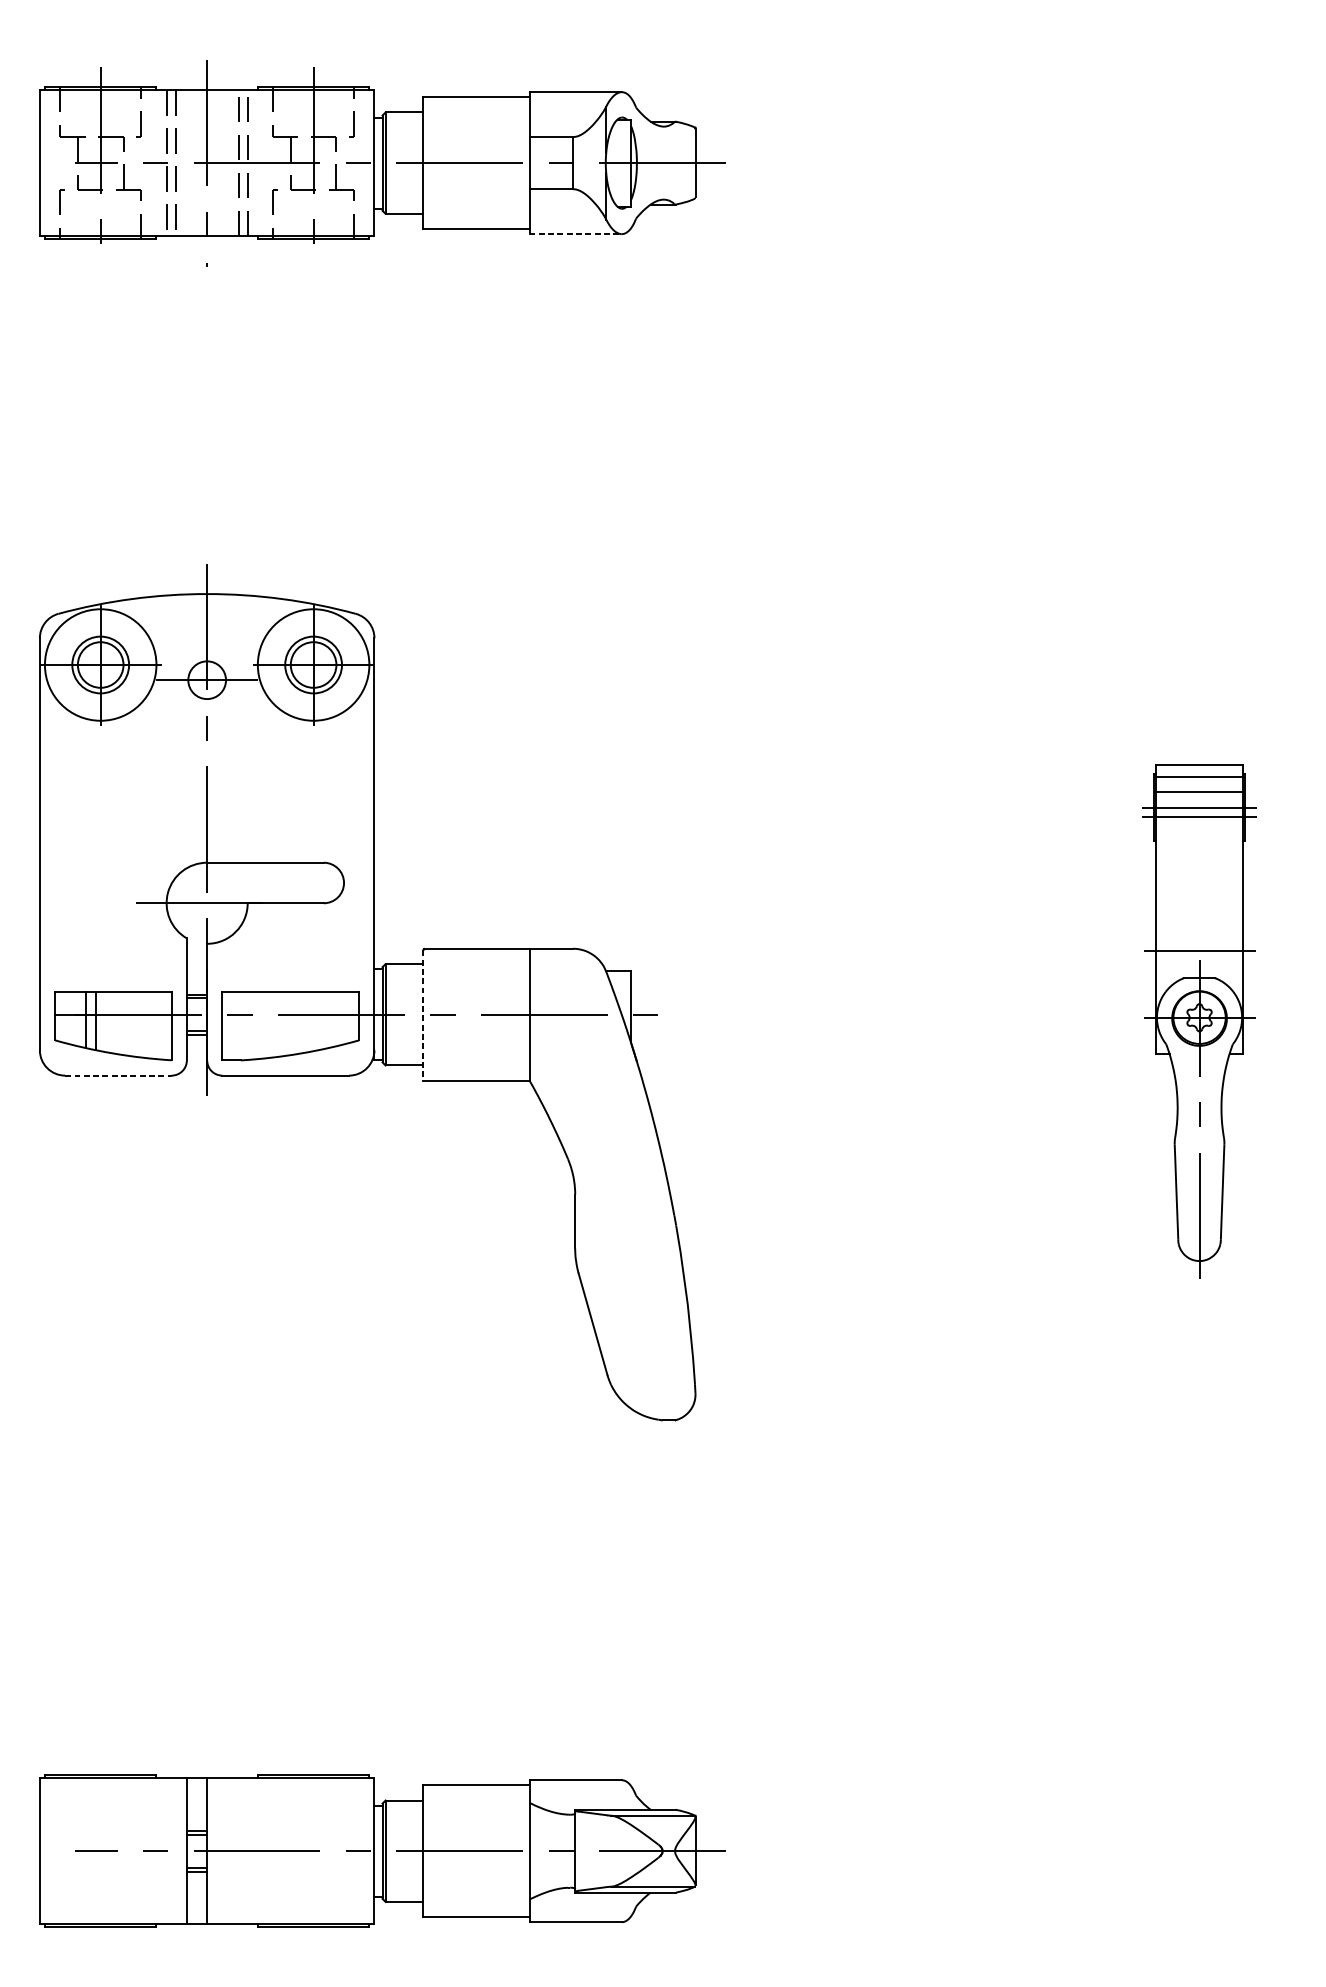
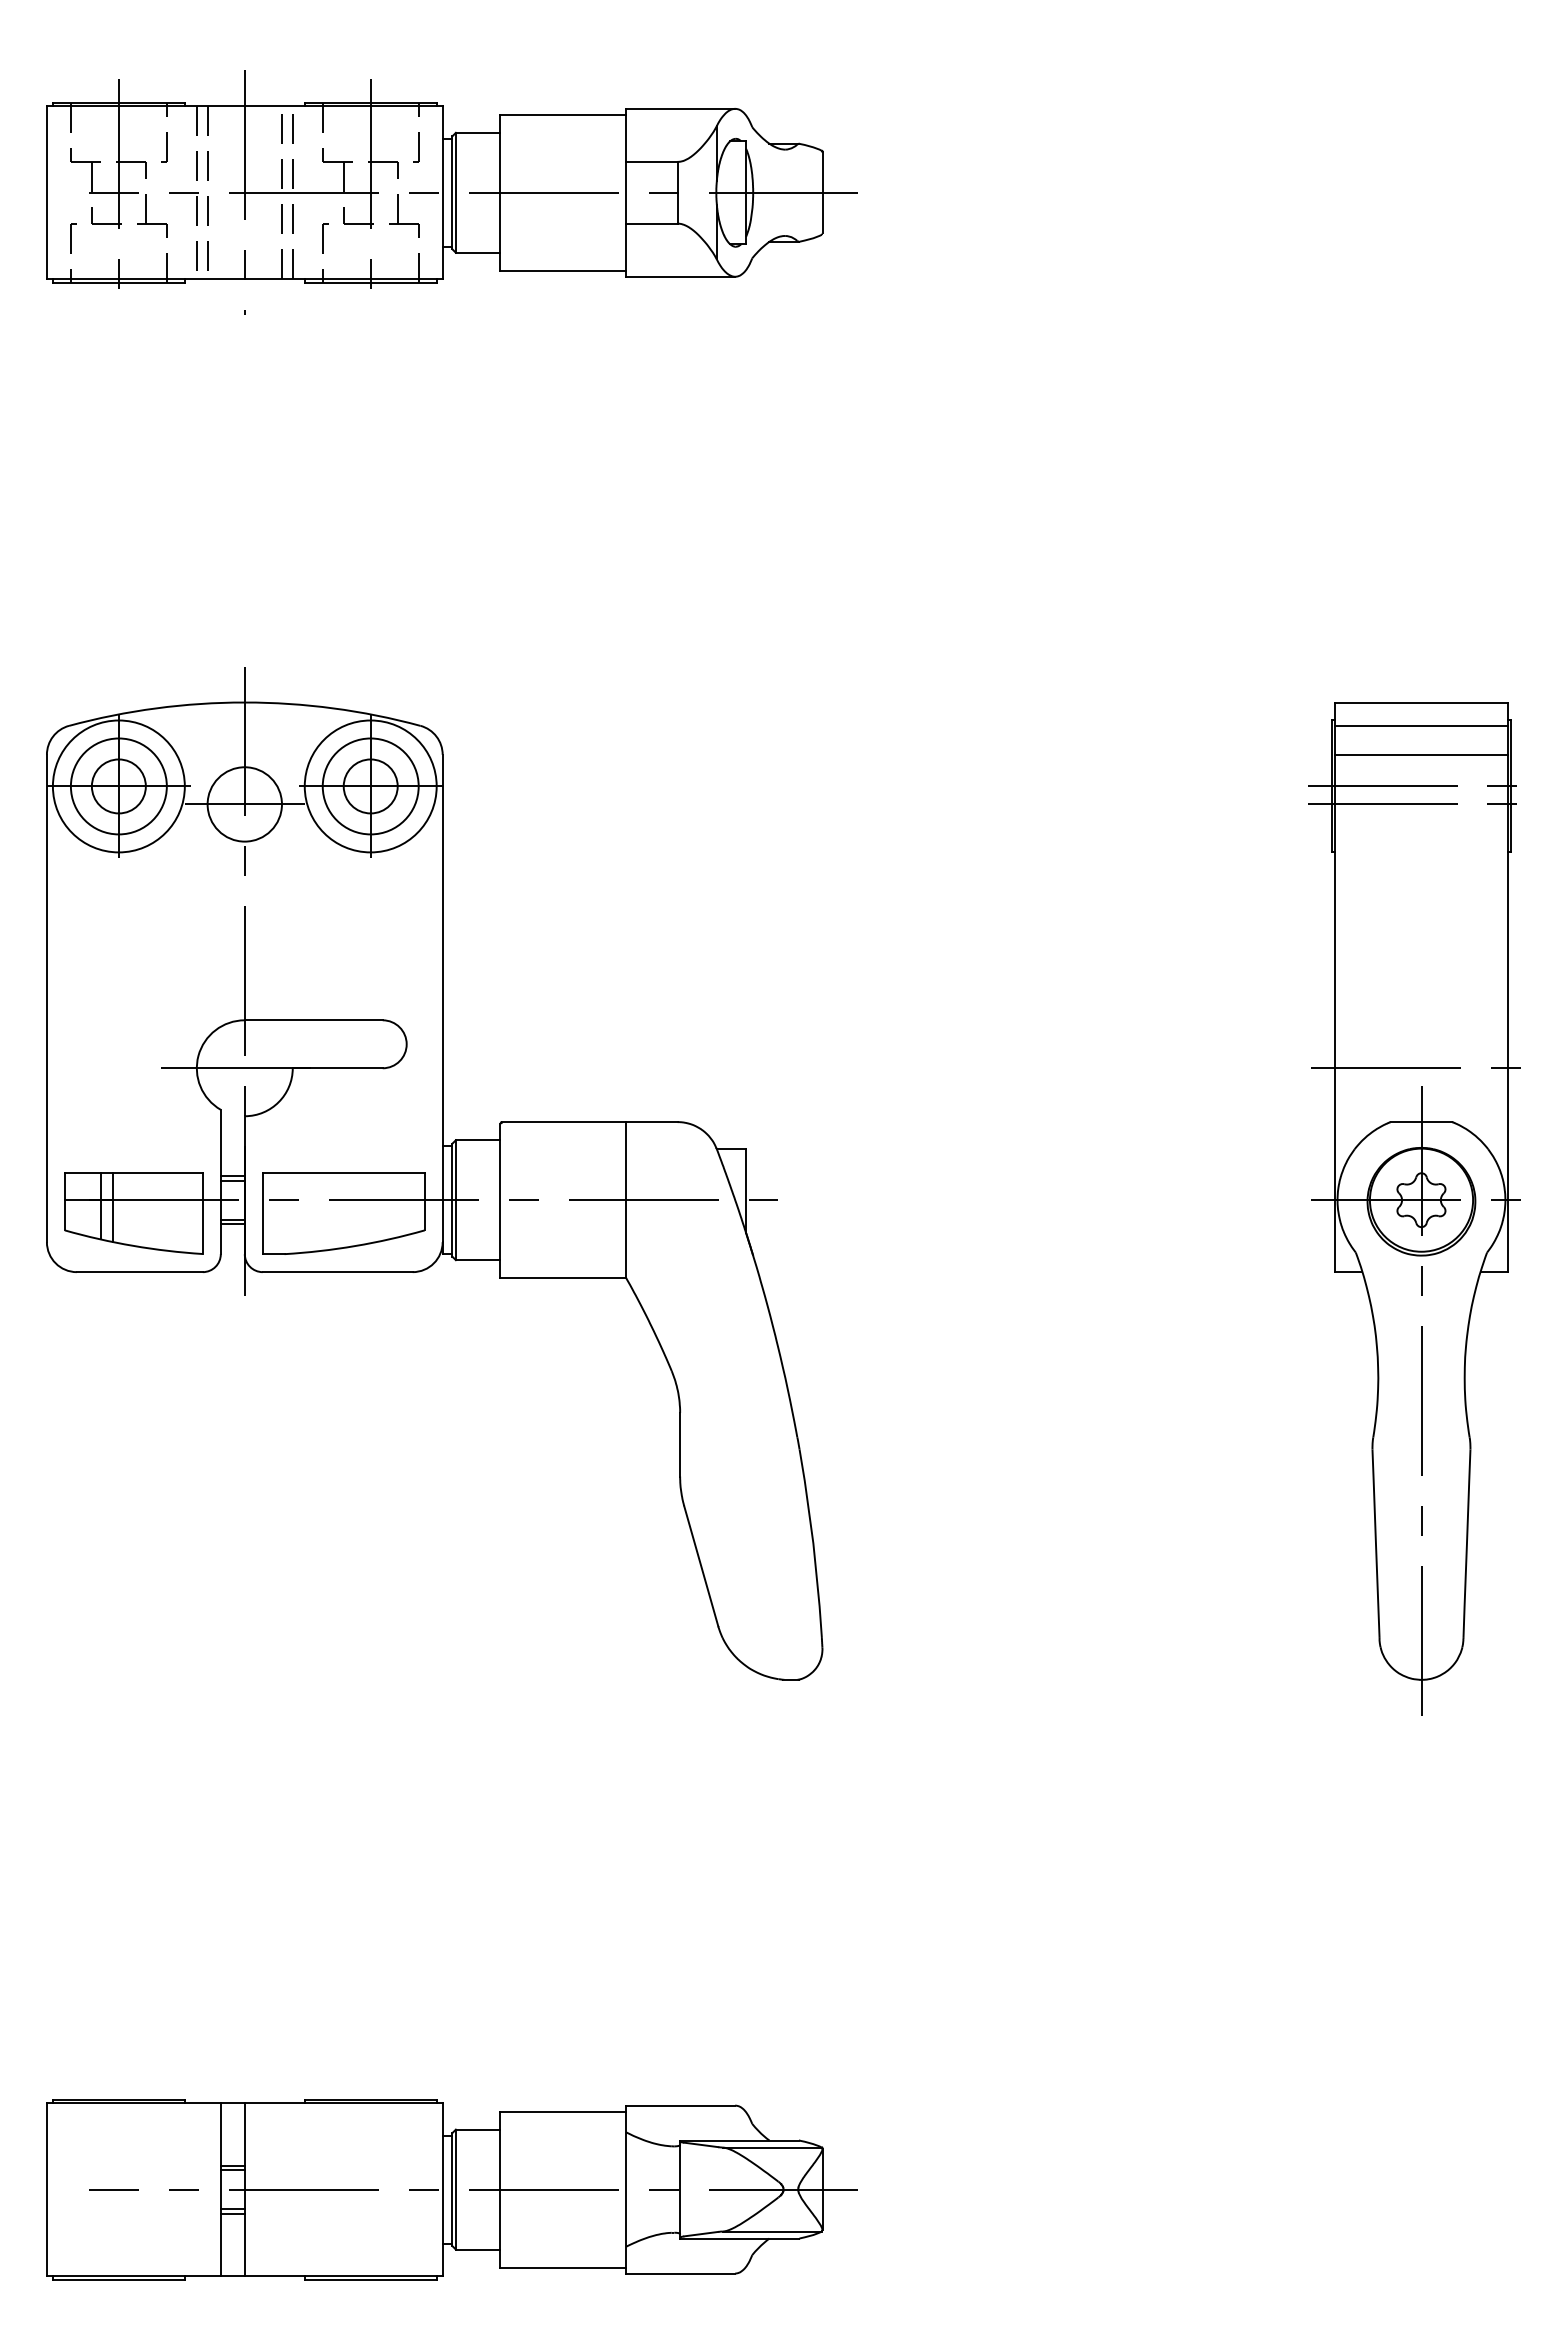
line: (575, 233) -> (680, 276), dashed -> solid
circle: (100, 665) -> (118, 786), size x1.43
circle: (313, 665) -> (370, 786), size x1.43
circle: (206, 680) -> (244, 804), size x1.67
line: (423, 1015) -> (500, 1201), dashed -> solid
part: (1196, 1021) -> (1414, 1208), size x1.67
line: (118, 1075) -> (139, 1272), dashed -> solid

